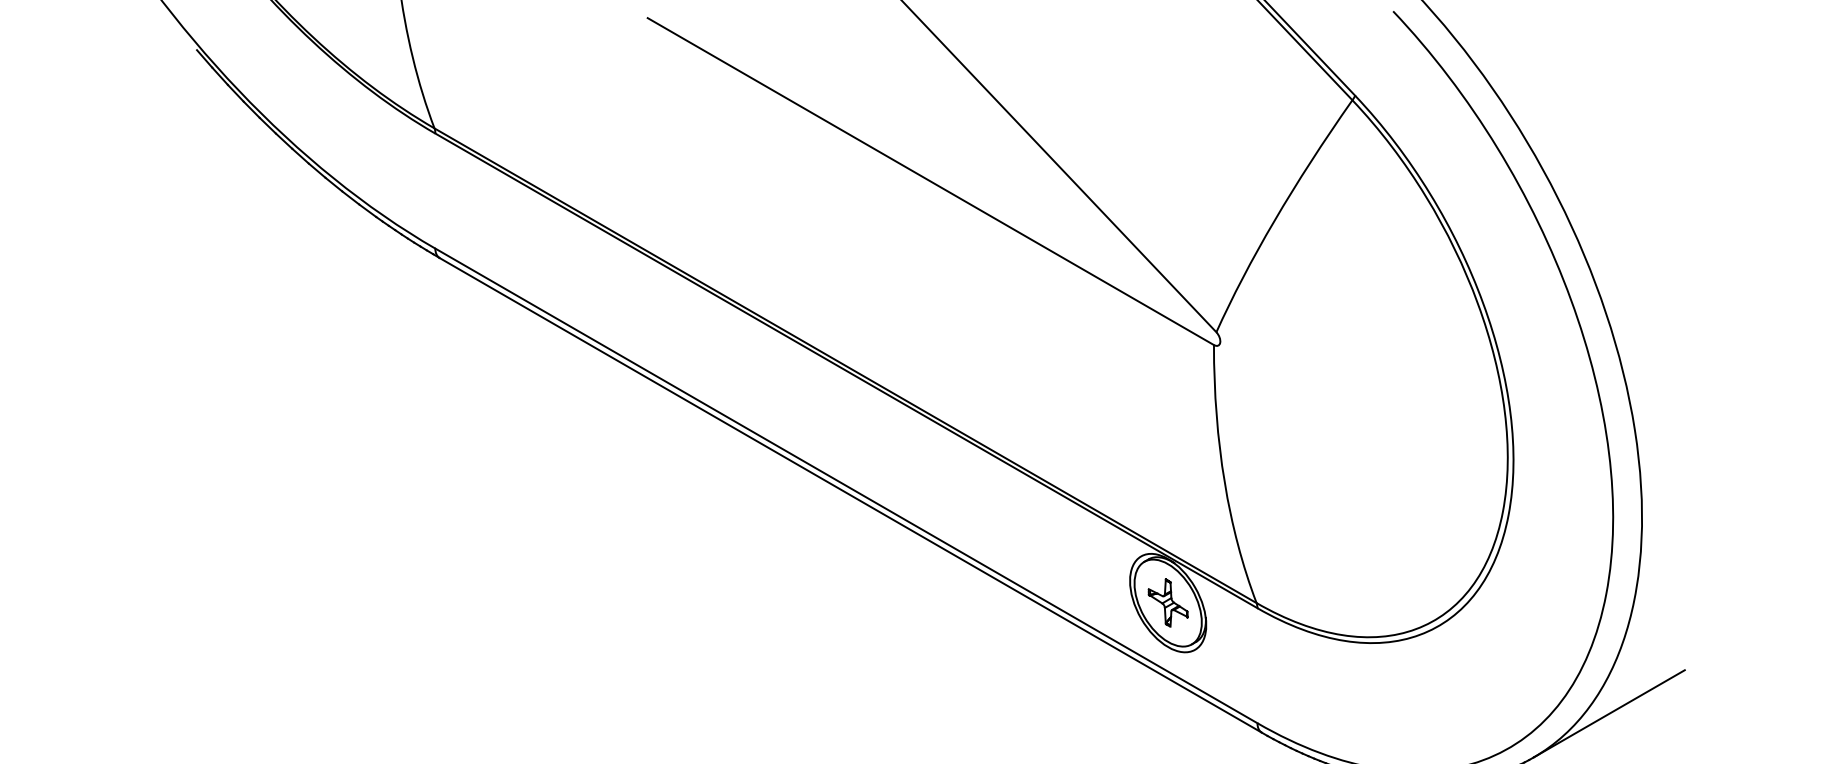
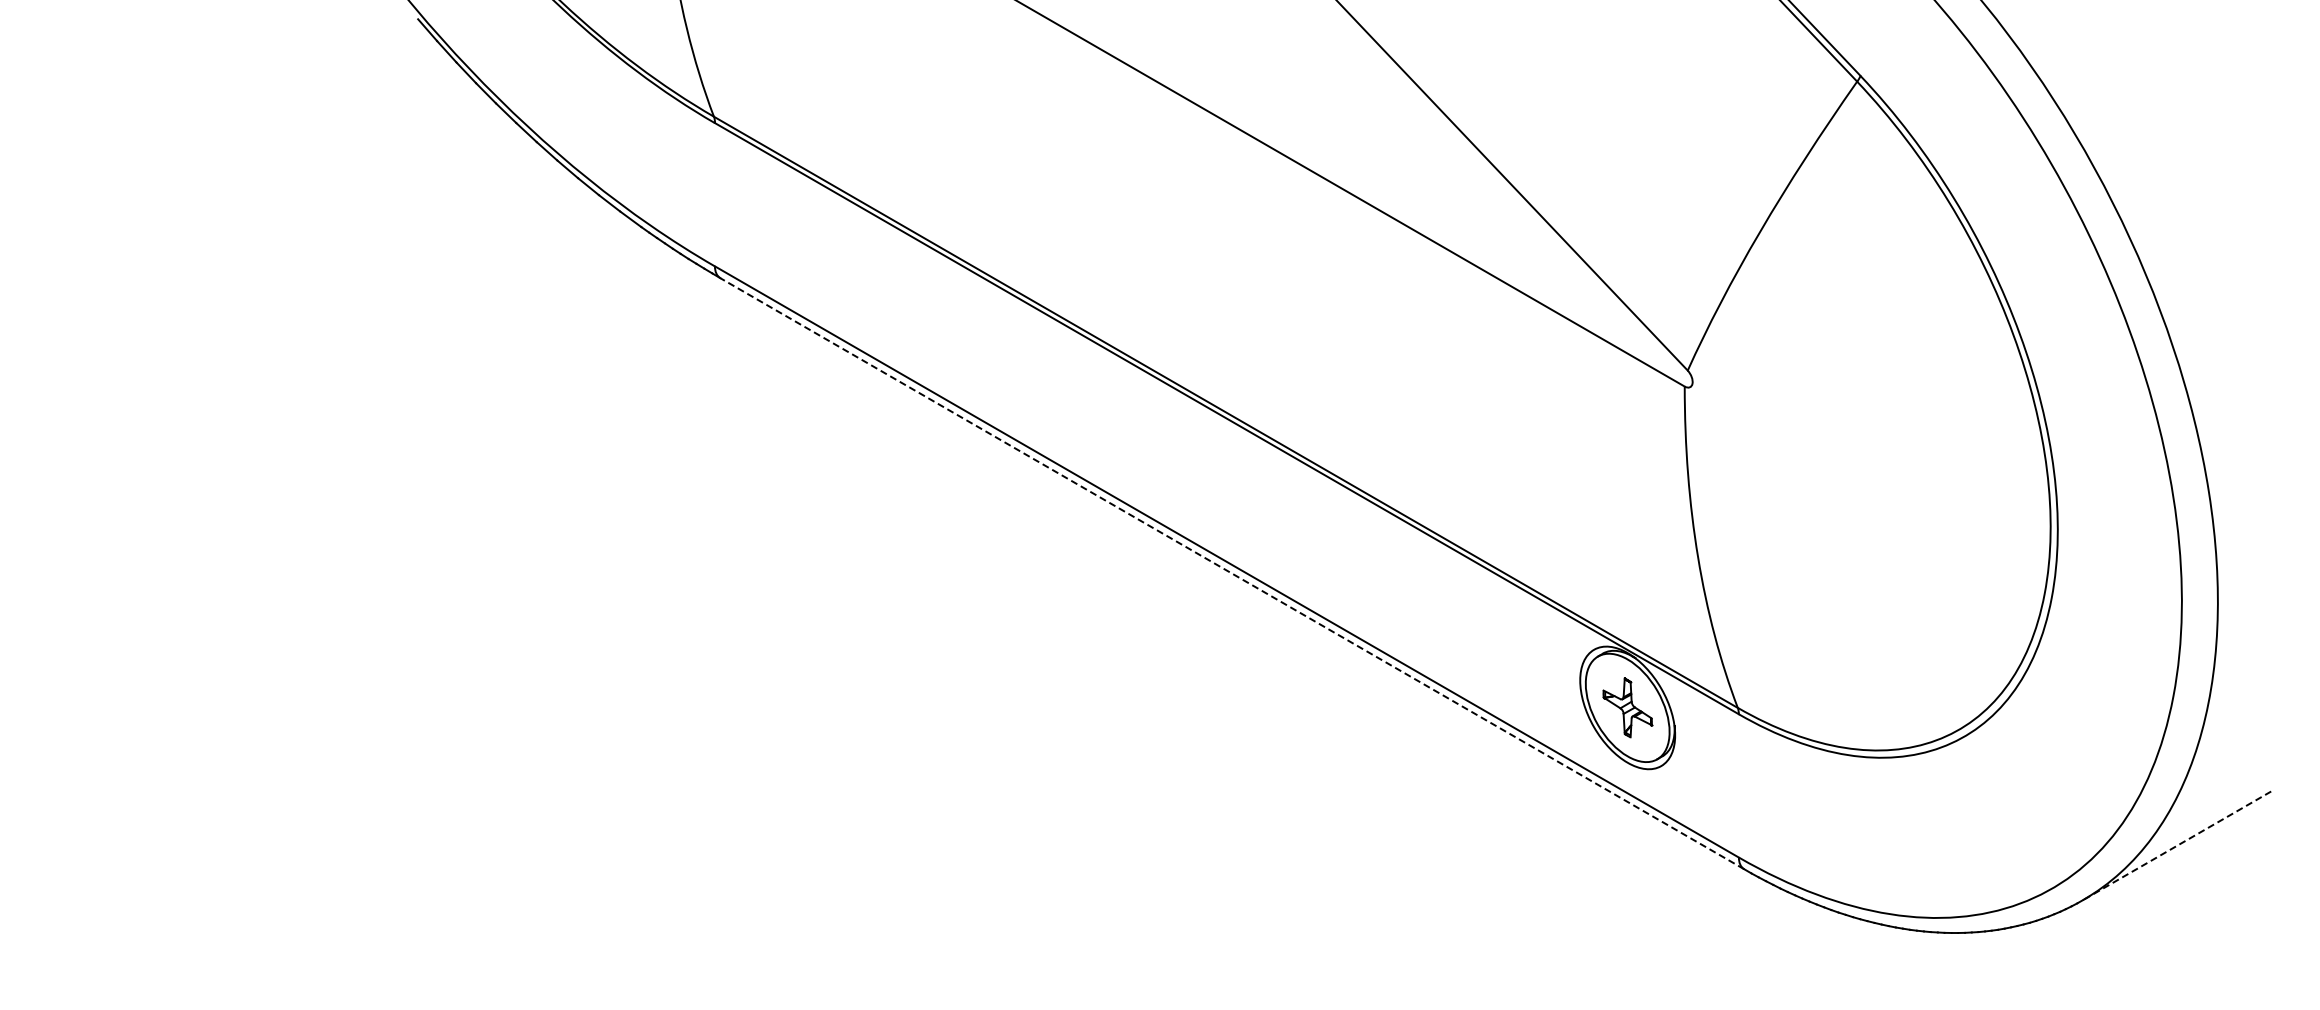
line: (850, 495) -> (1231, 573), solid -> dashed
line: (1609, 713) -> (2177, 845), solid -> dashed

